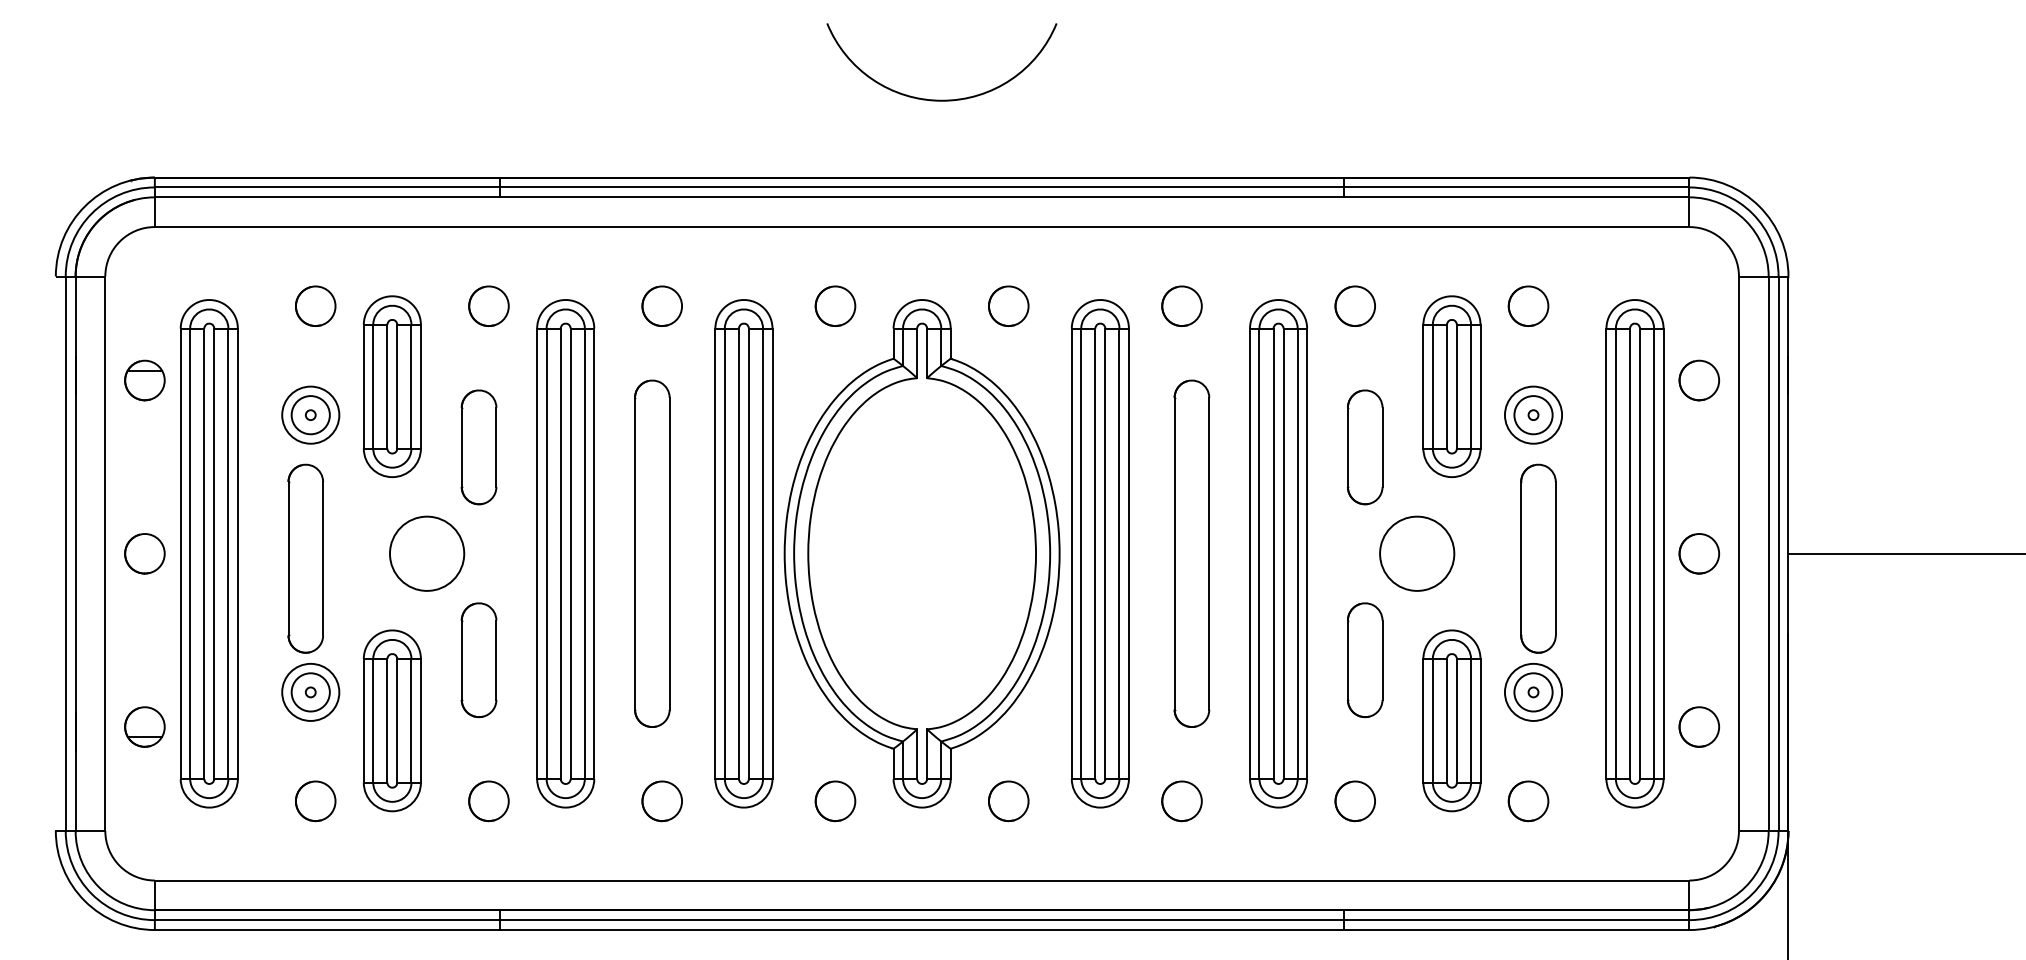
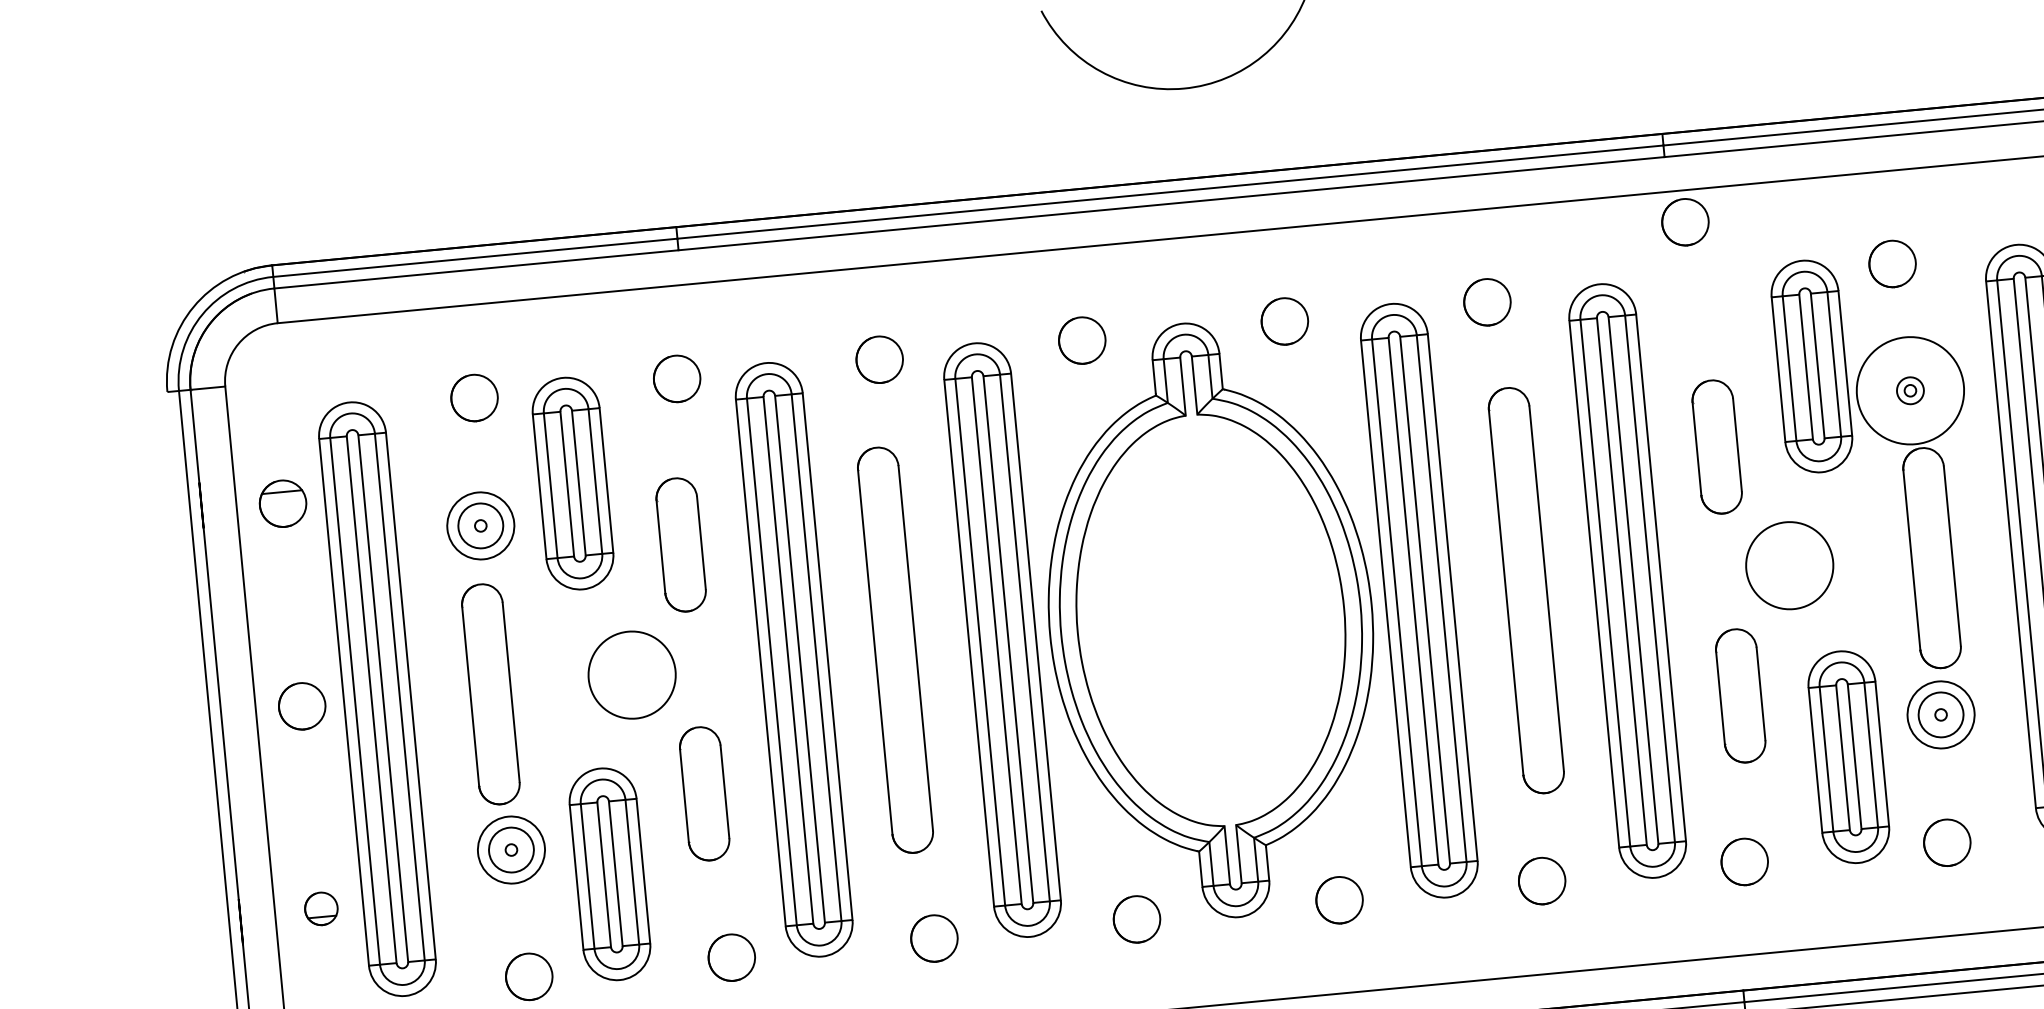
circle: (1354, 305) -> (1684, 221), moved
circle: (1533, 414) -> (1910, 389), size x1.6
circle: (1533, 415) -> (1910, 391), size x0.6
part: (144, 726) -> (320, 908), size x0.7

